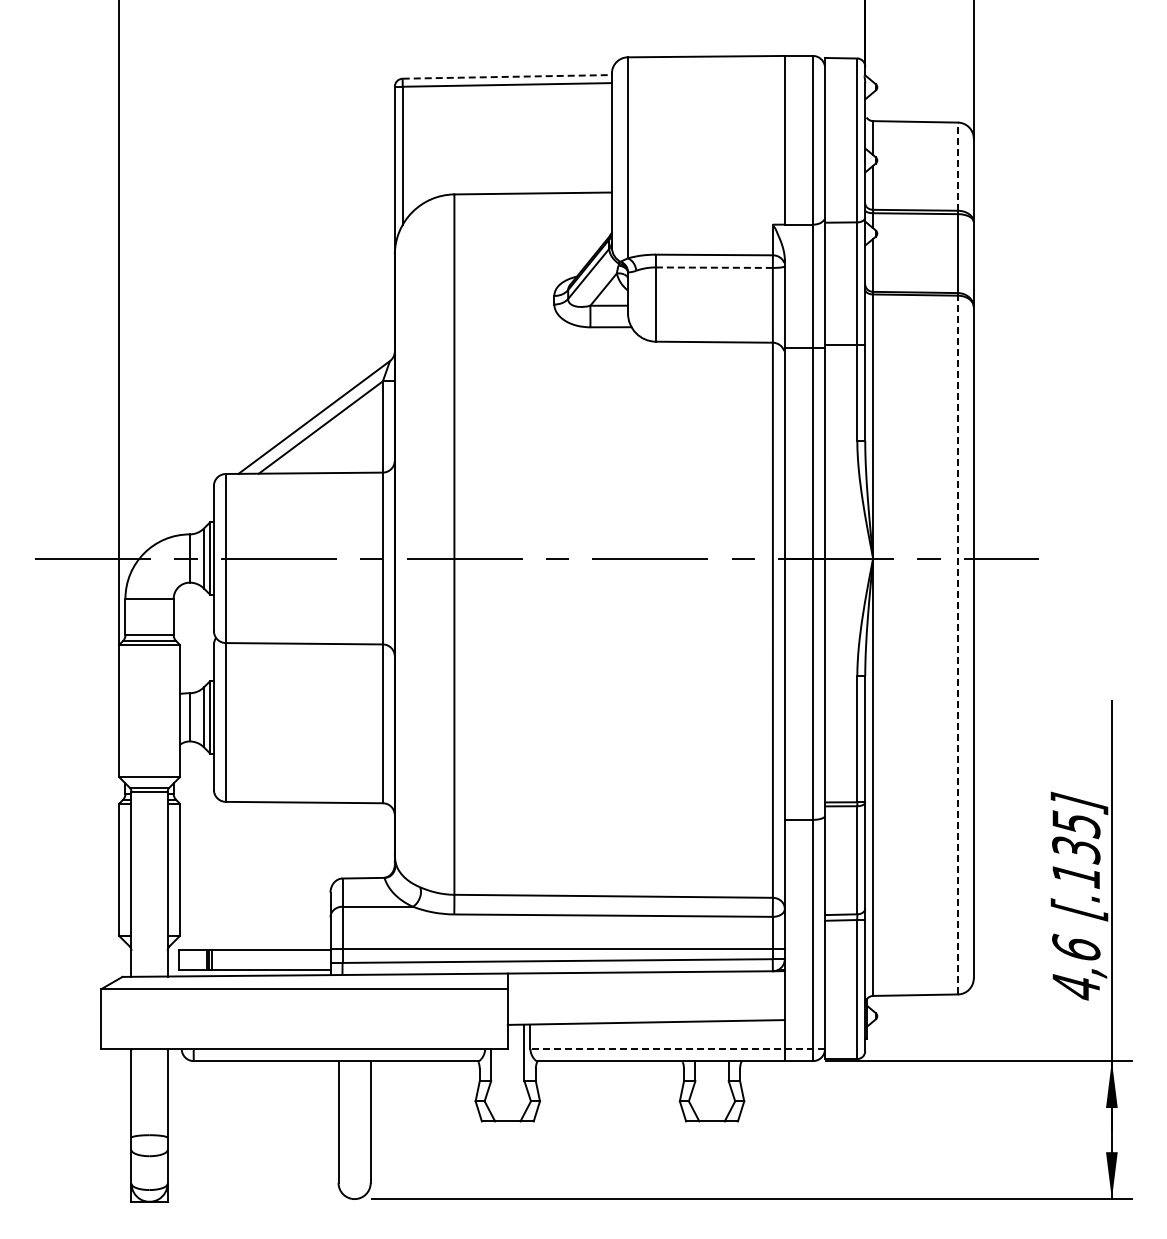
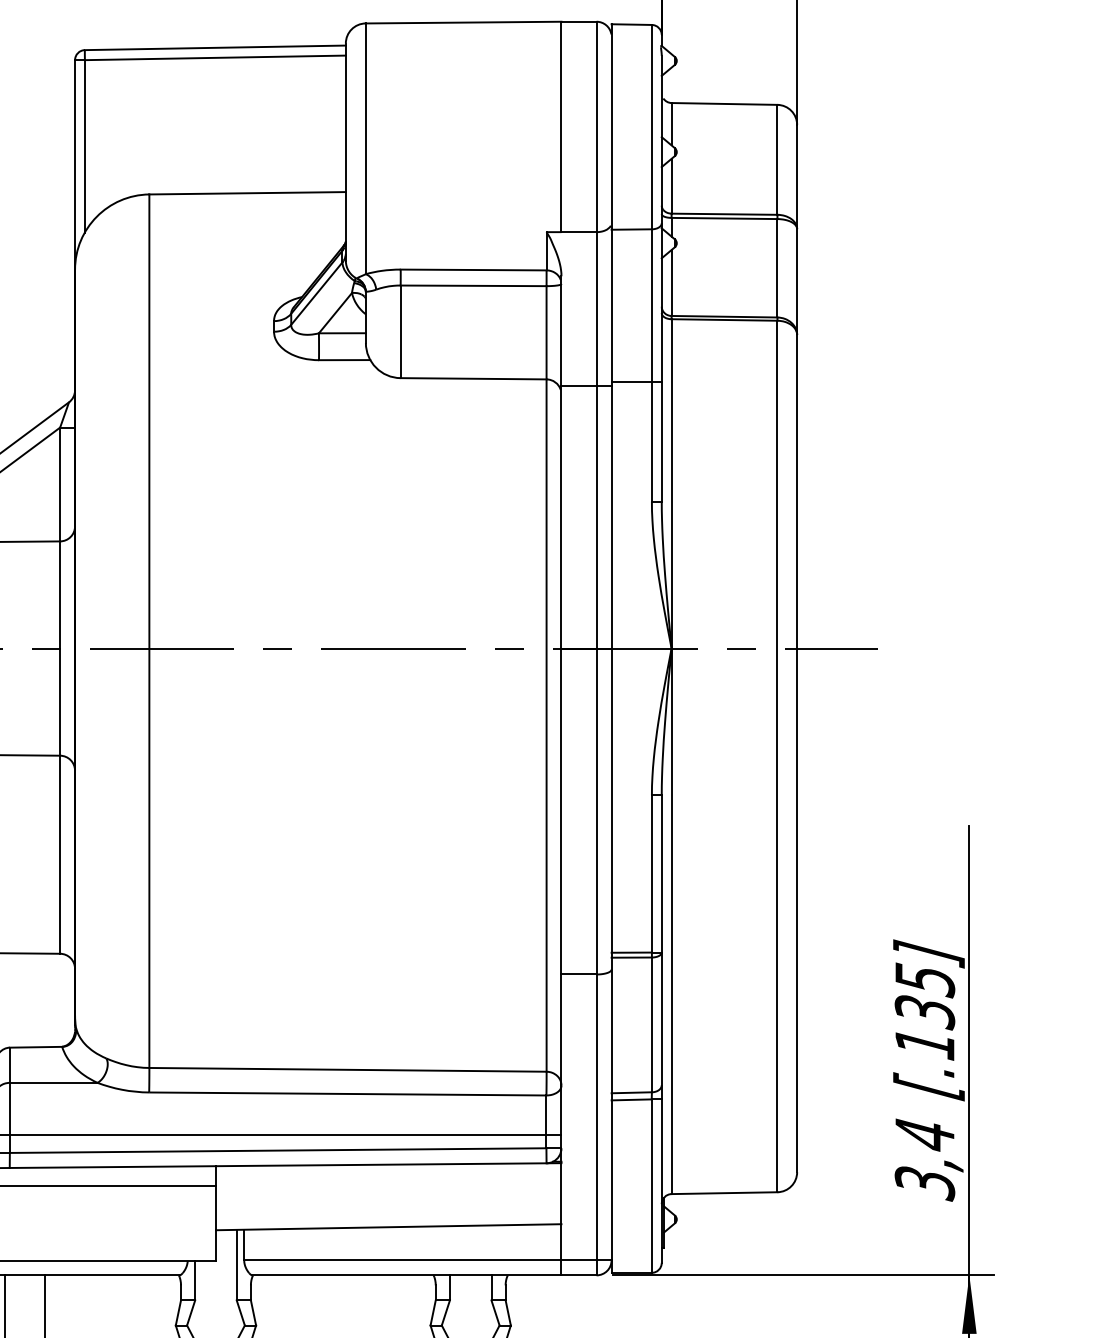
line: (507, 76) -> (215, 47), dashed -> solid
line: (958, 166) -> (778, 159), dashed -> solid
line: (713, 267) -> (472, 285), dashed -> solid
line: (958, 644) -> (778, 755), dashed -> solid
text: (1076, 967) -> (925, 1158), 4,6 -> 3,4
line: (677, 1049) -> (427, 1260), dashed -> solid

